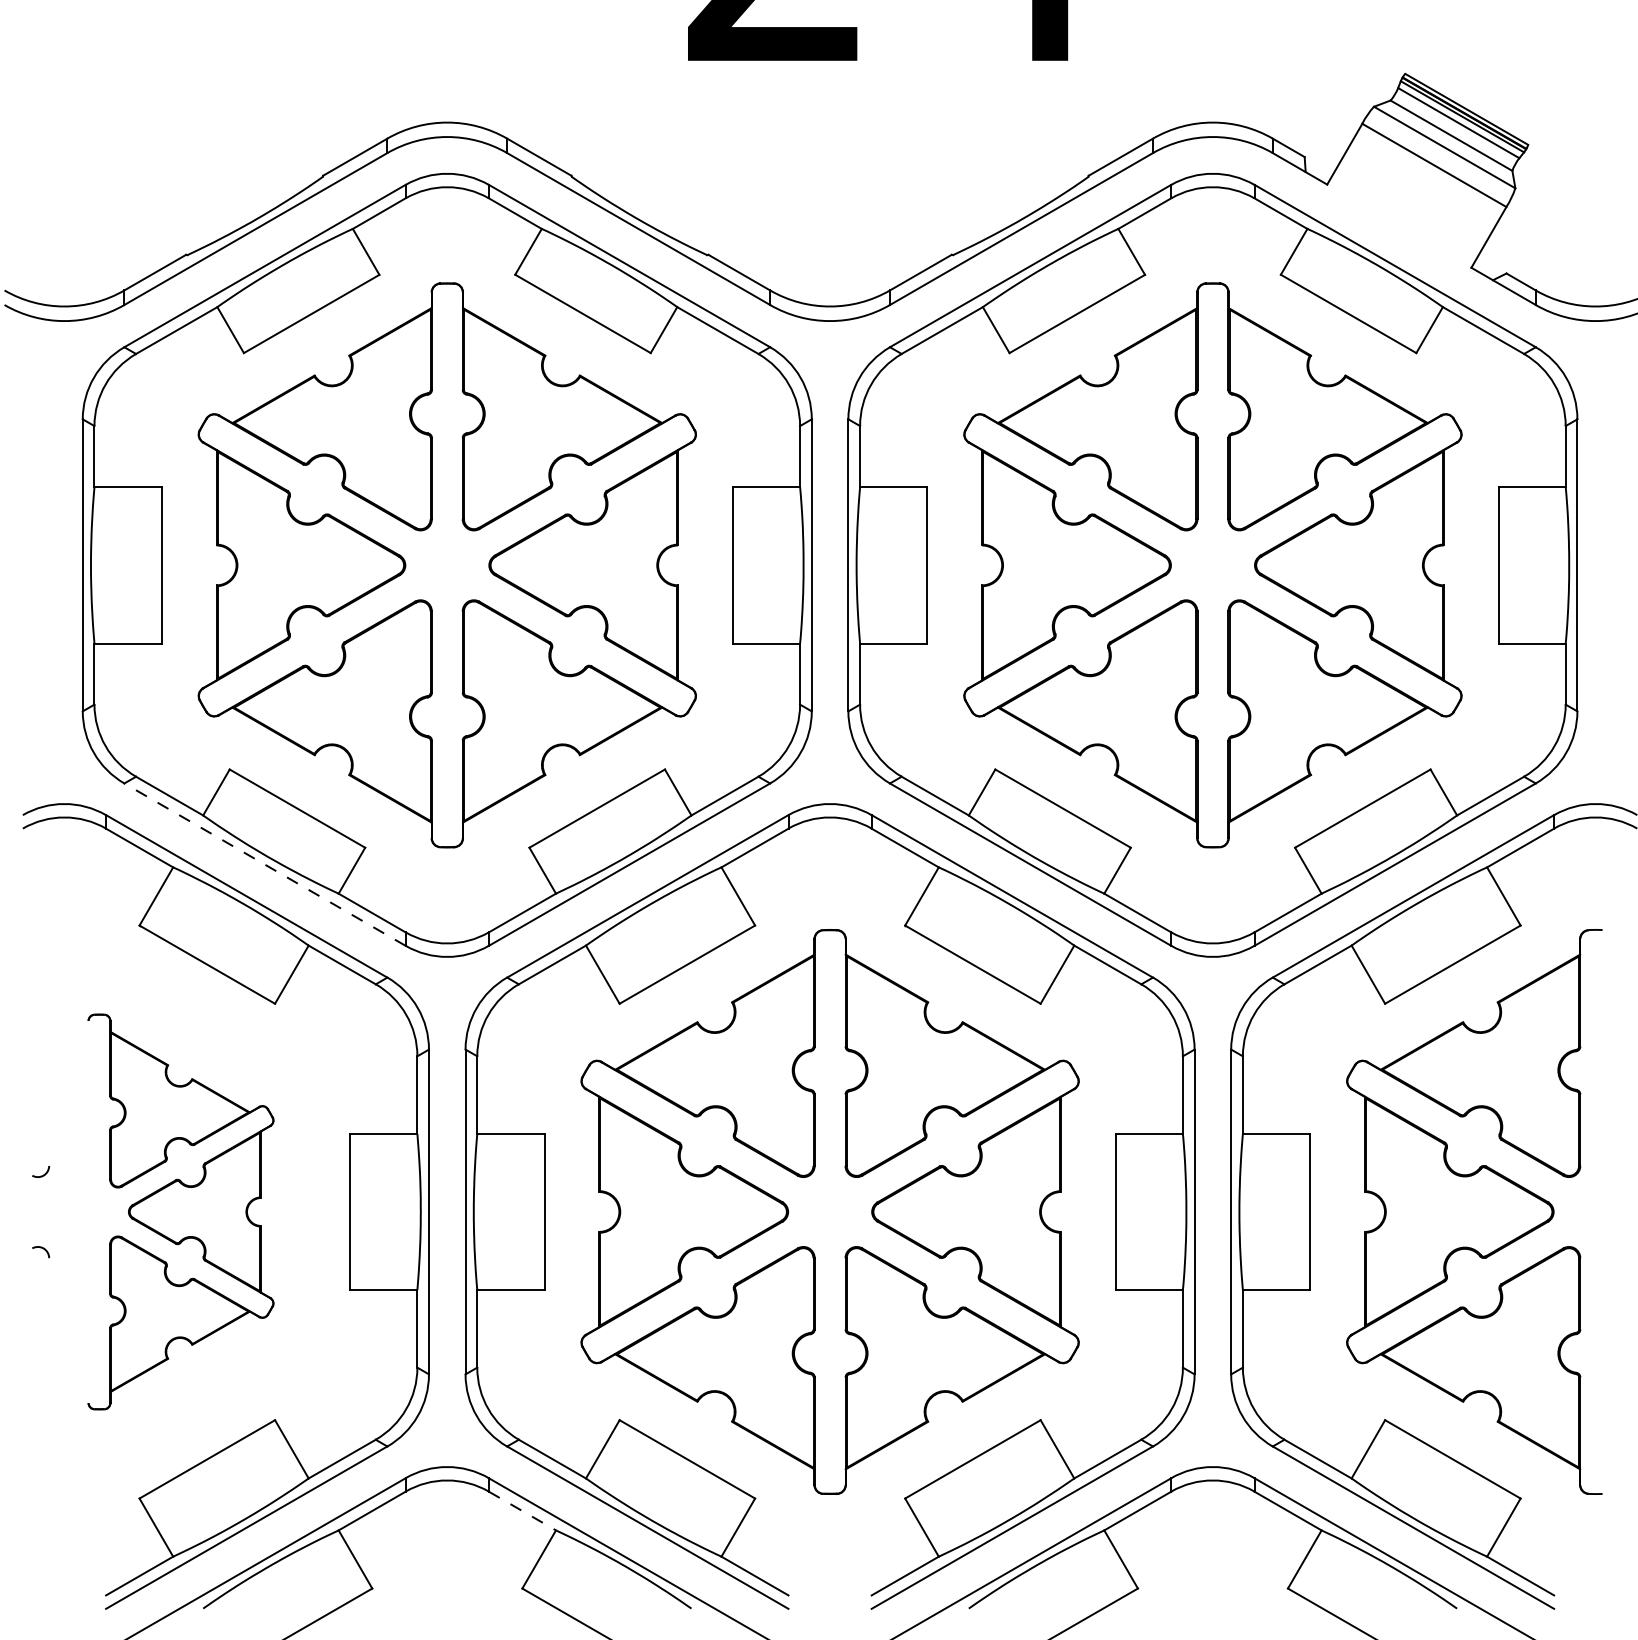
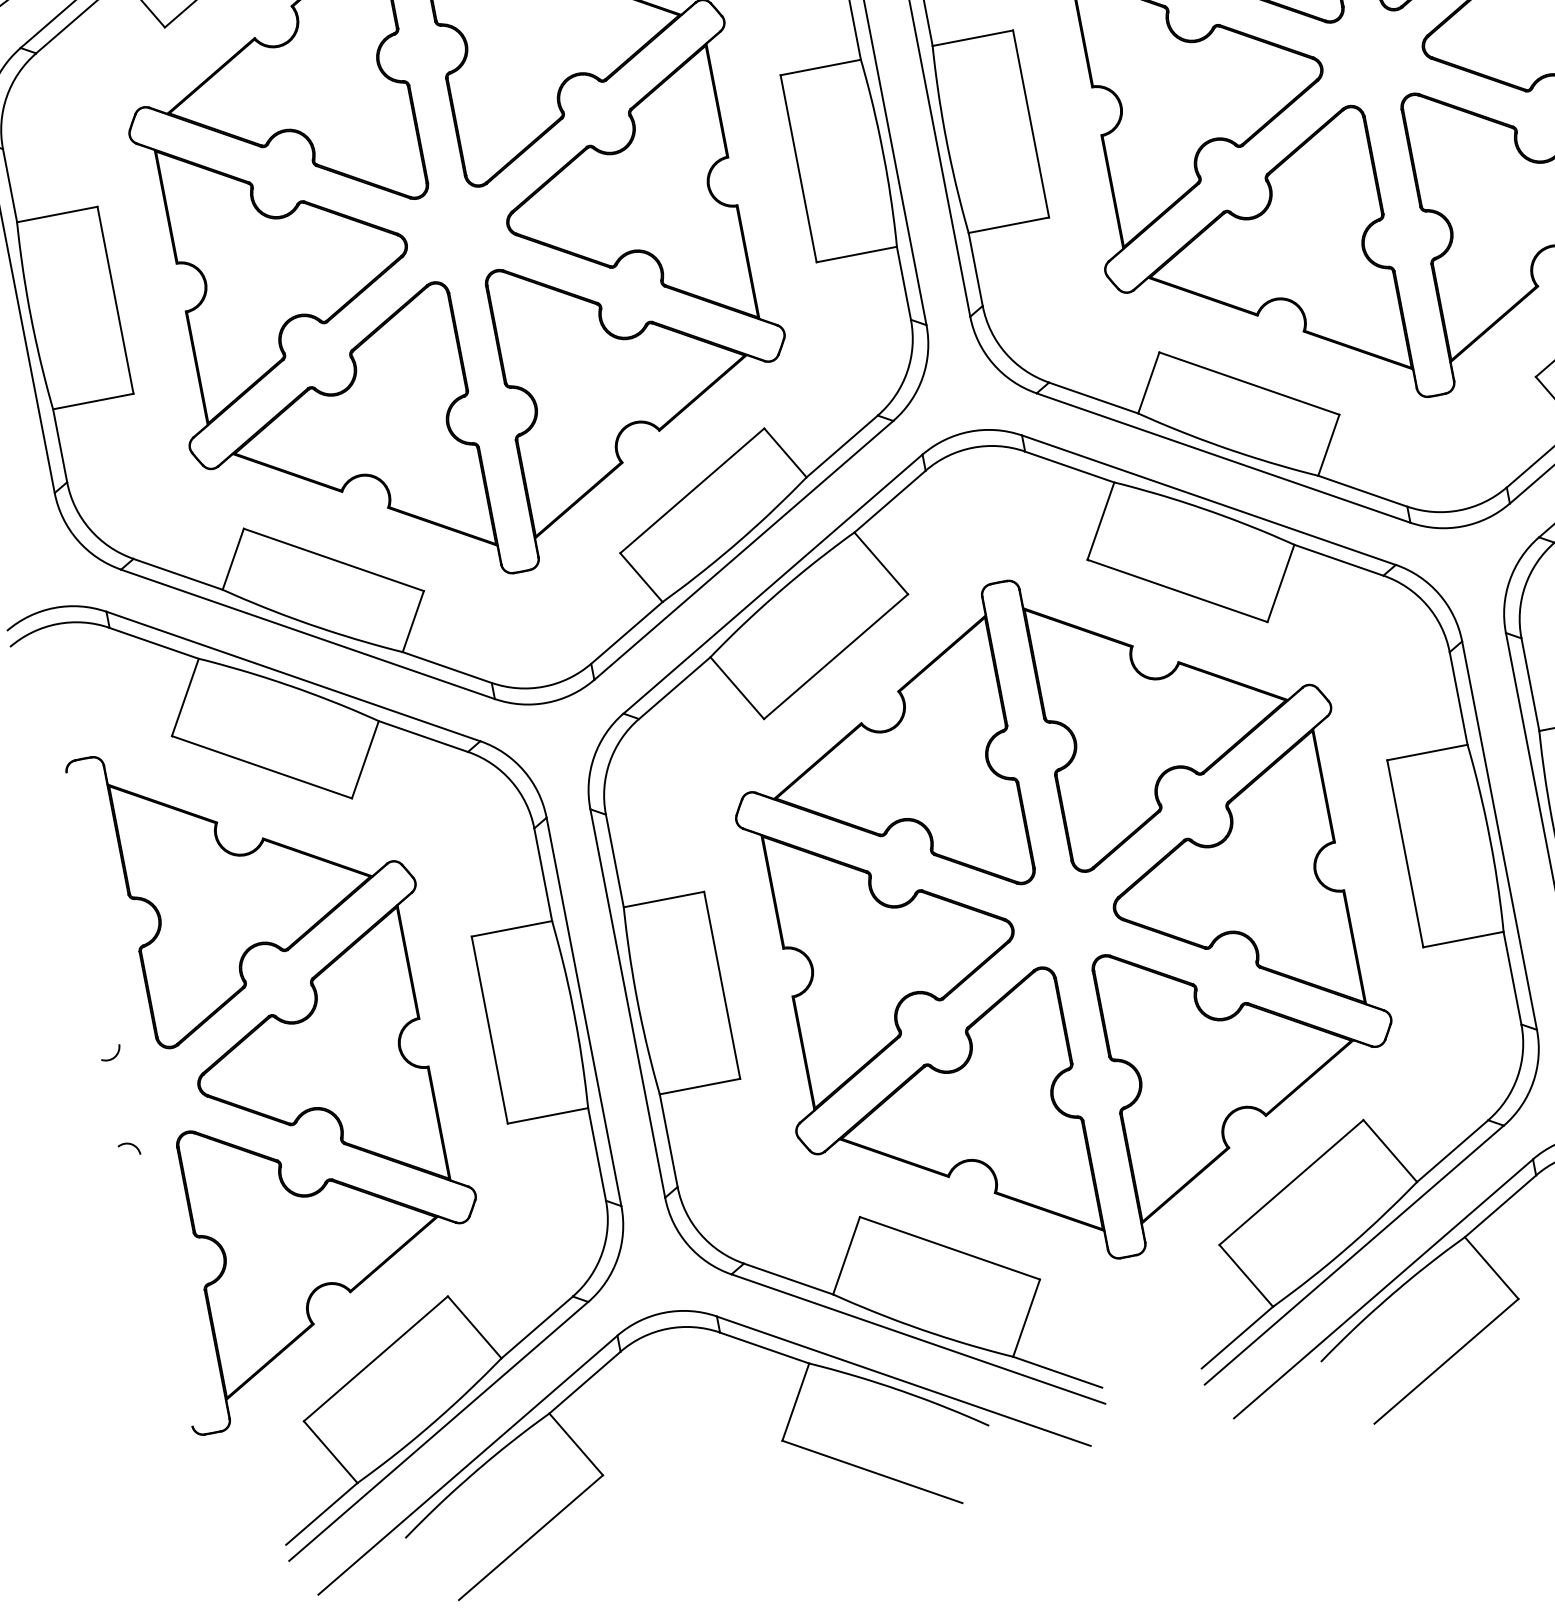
line: (264, 864) -> (307, 634), dashed -> solid
part: (180, 1211) -> (286, 1068), size x1.43
line: (522, 1511) -> (764, 1348), dashed -> solid

